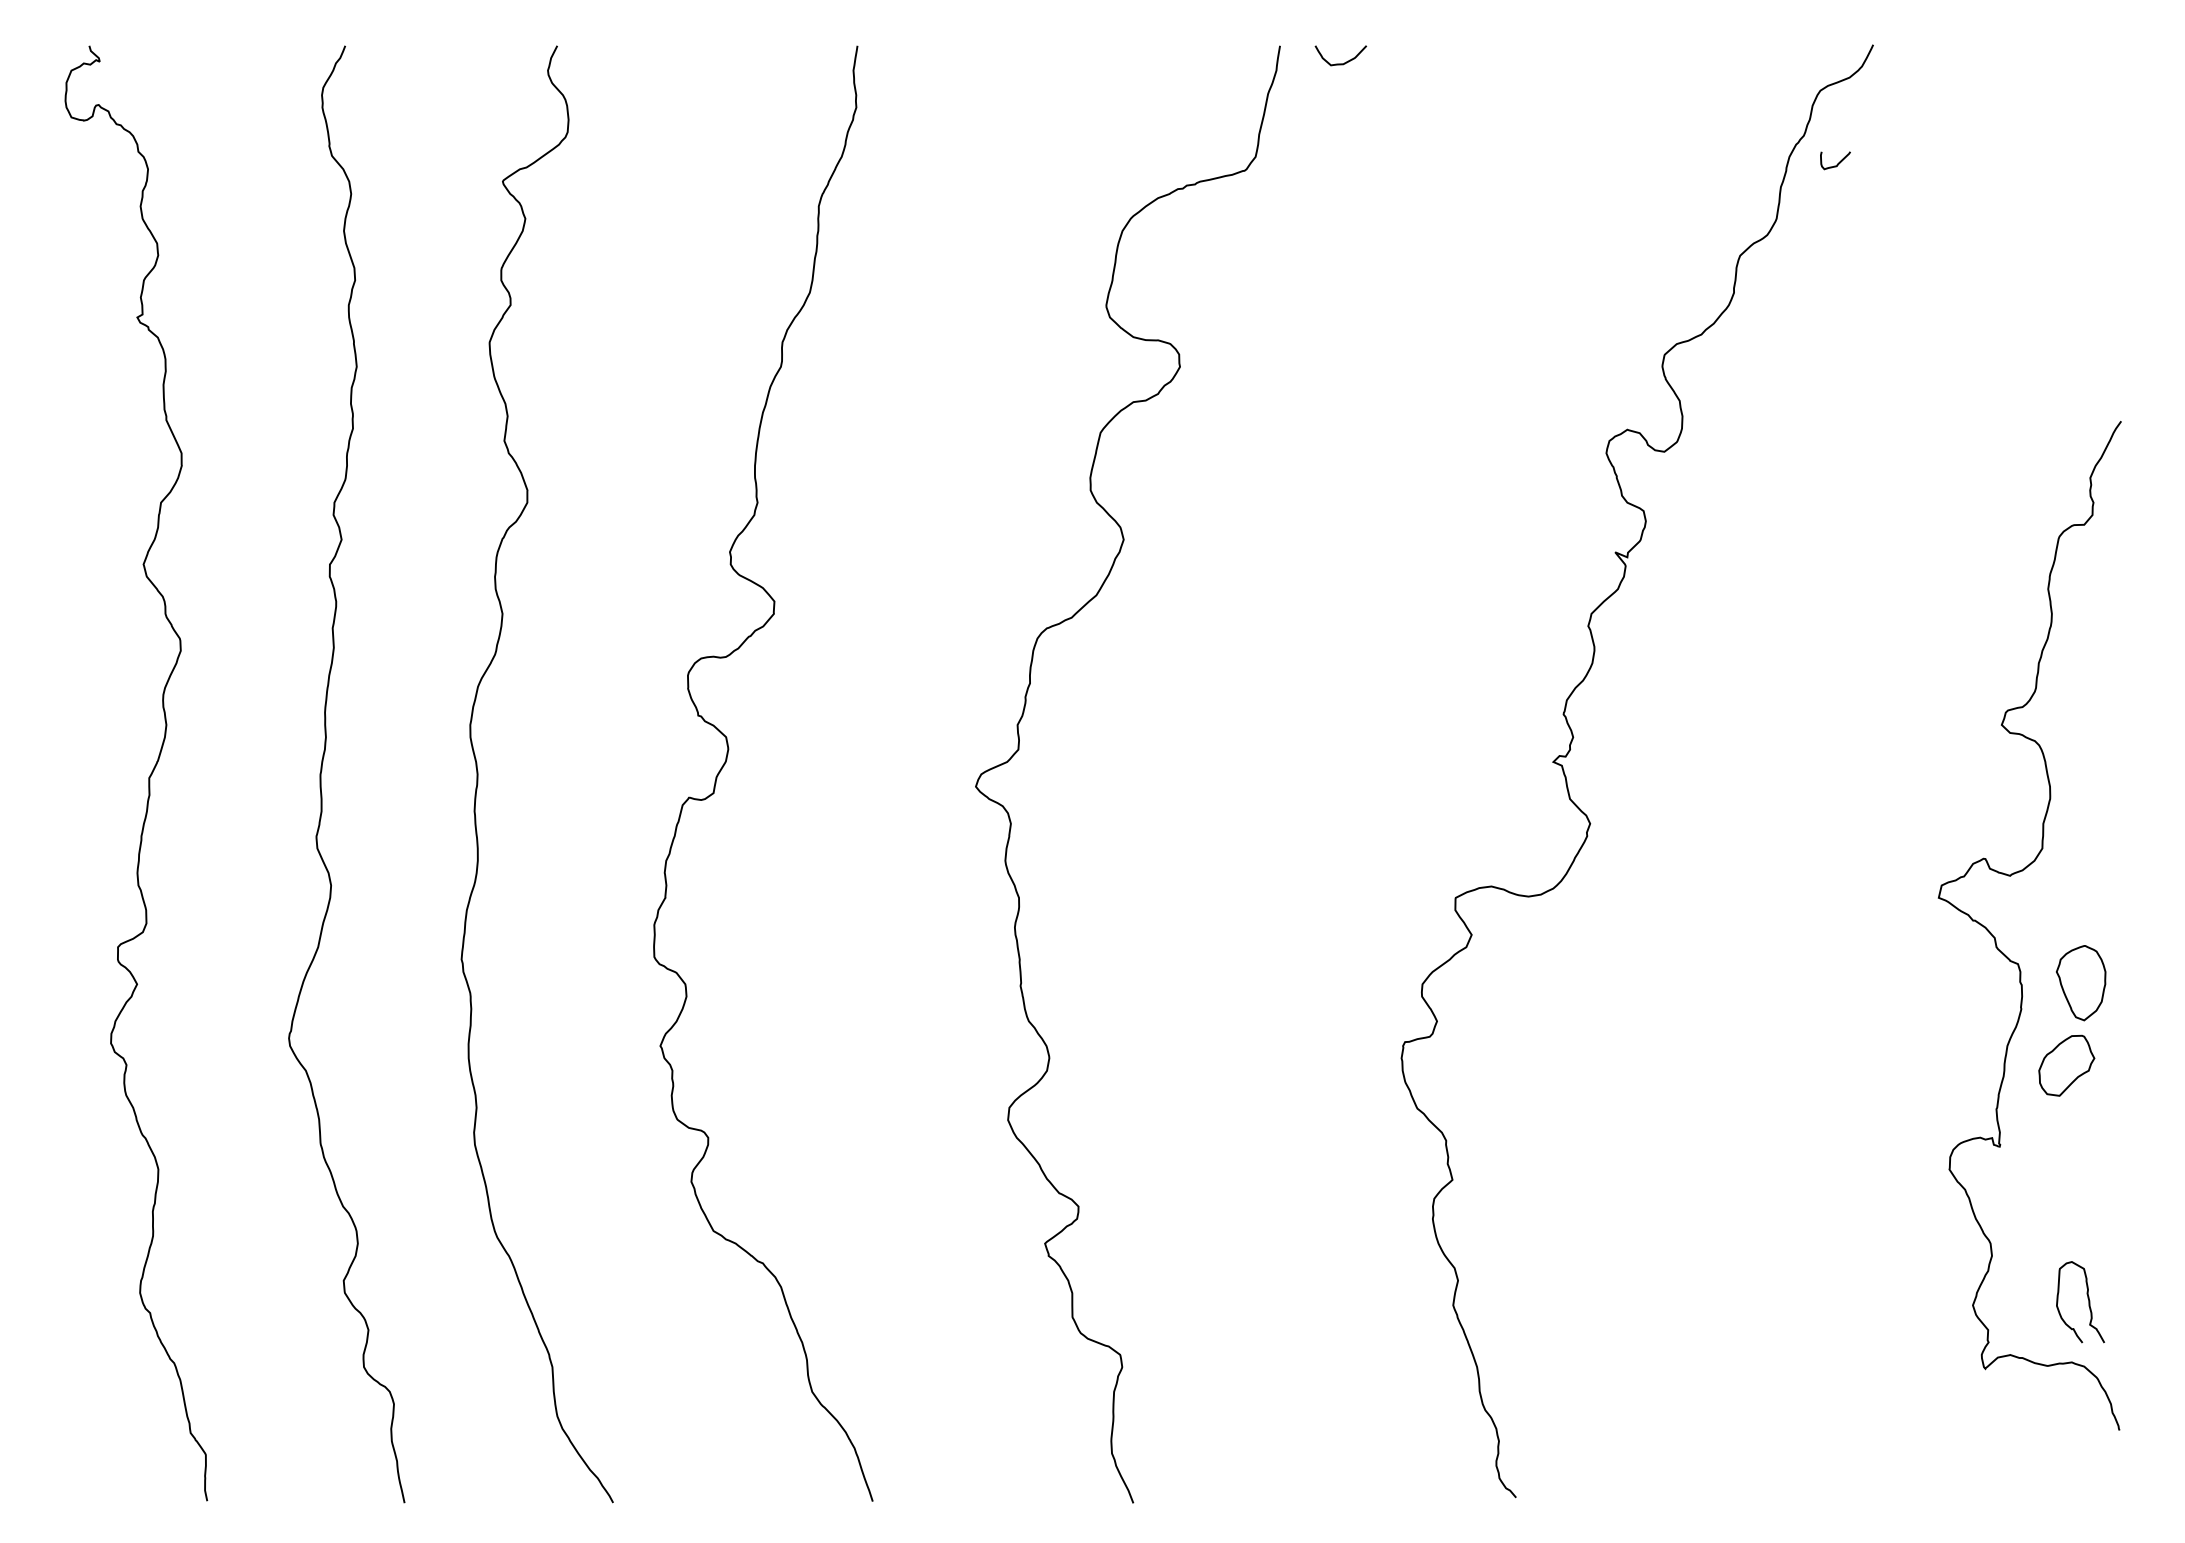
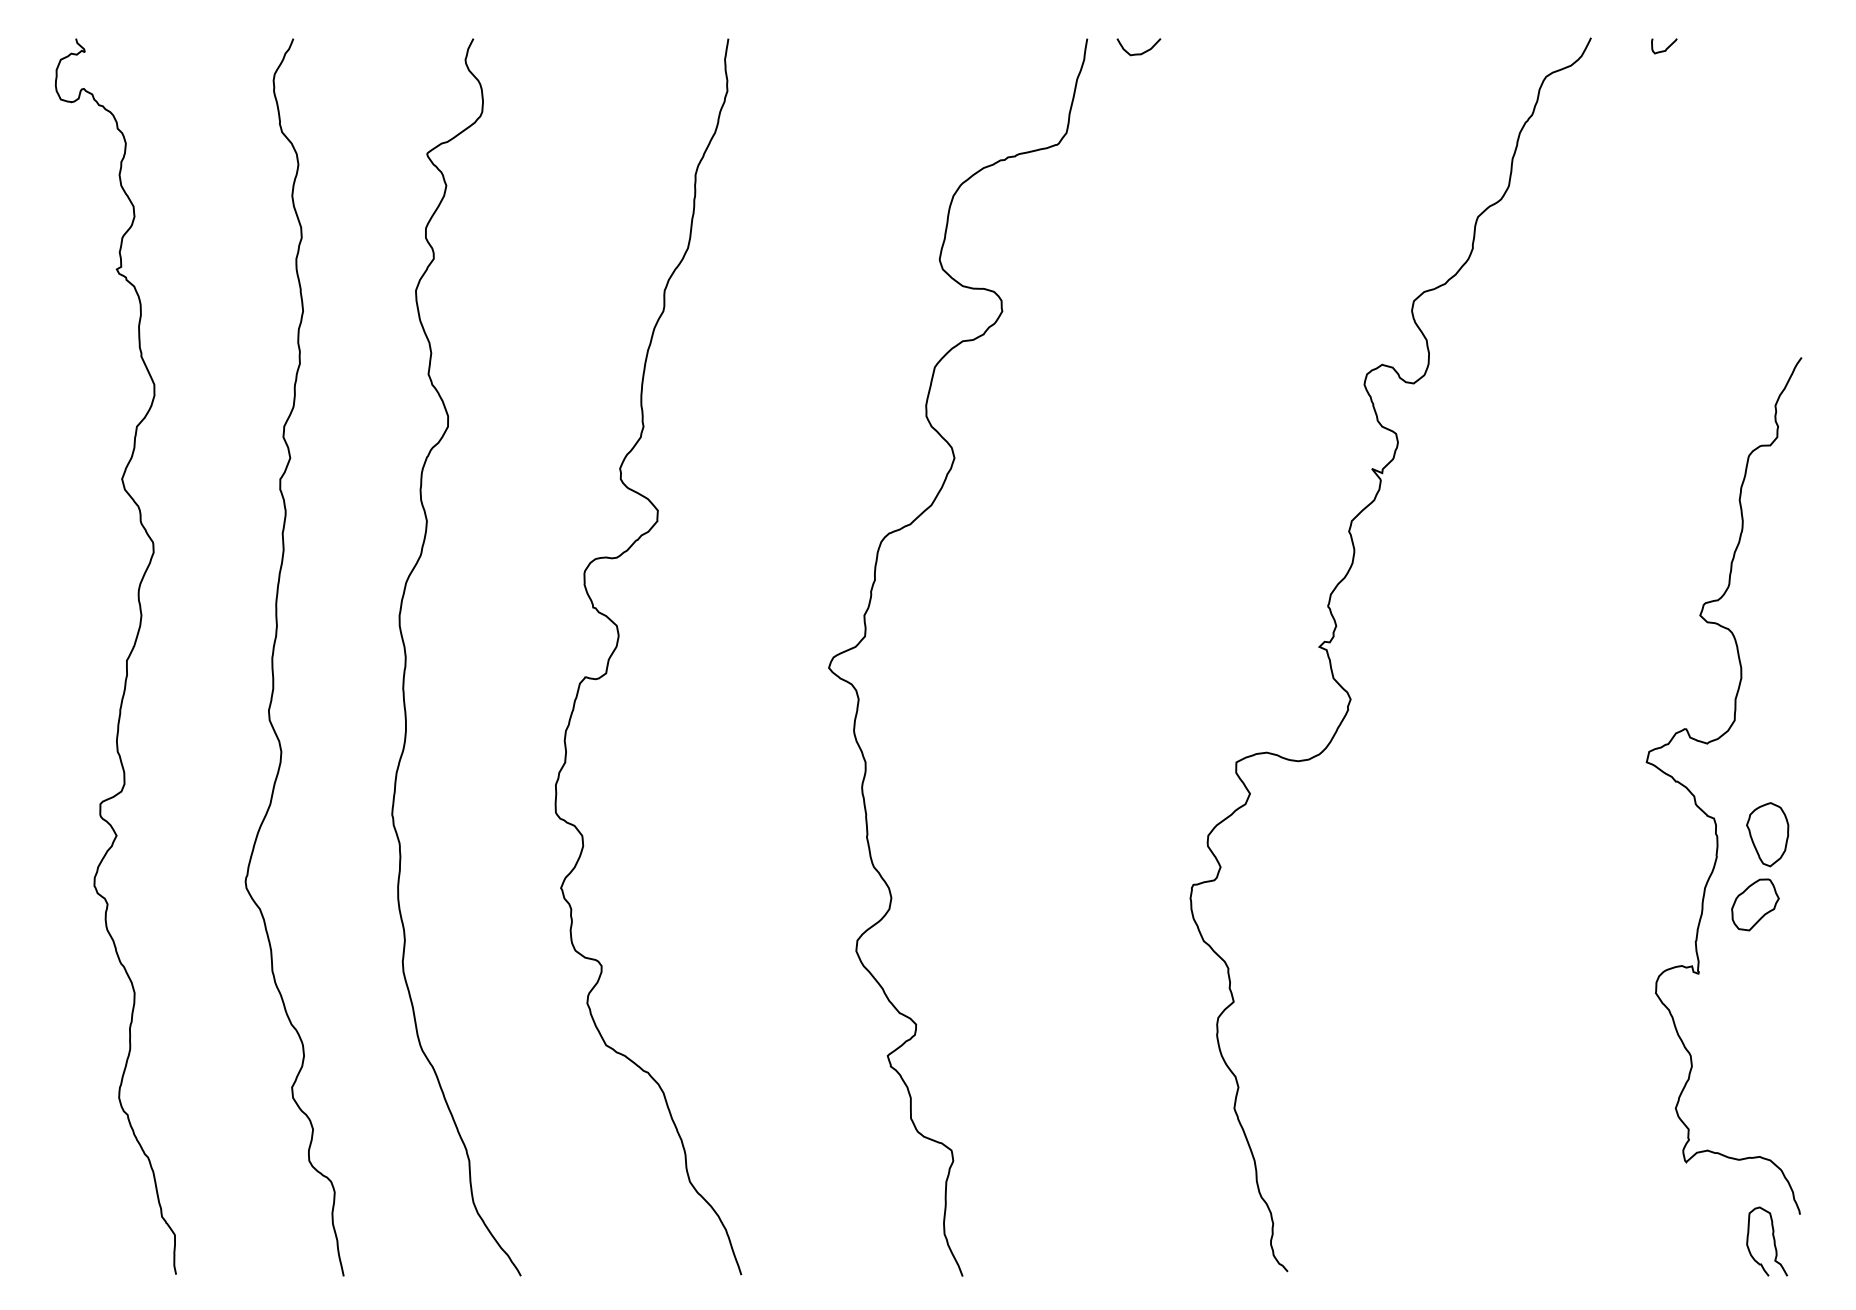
curve: (1838, 162) -> (1666, 47), moved
curve: (2088, 1302) -> (1773, 1241), moved

